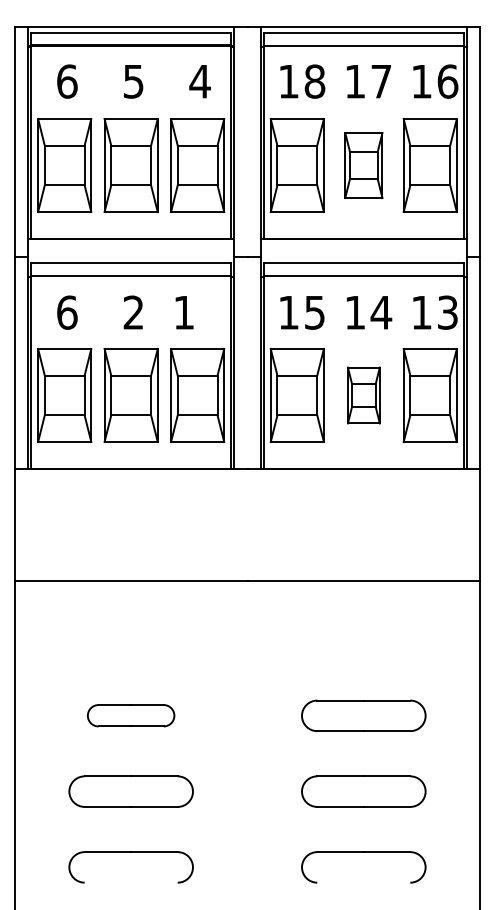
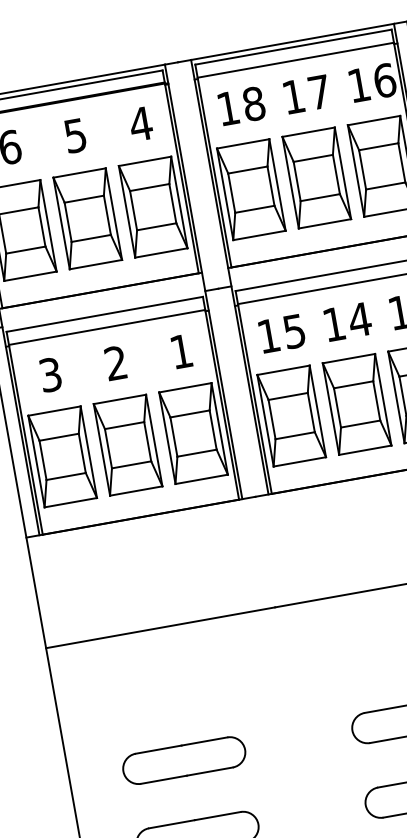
part: (363, 165) -> (316, 178), size x1.43
text: (67, 312) -> (50, 374), 6 -> 3
text: (184, 312) -> (181, 351), moved
part: (363, 395) -> (356, 404), size x1.67
part: (130, 715) -> (183, 760), size x1.43

